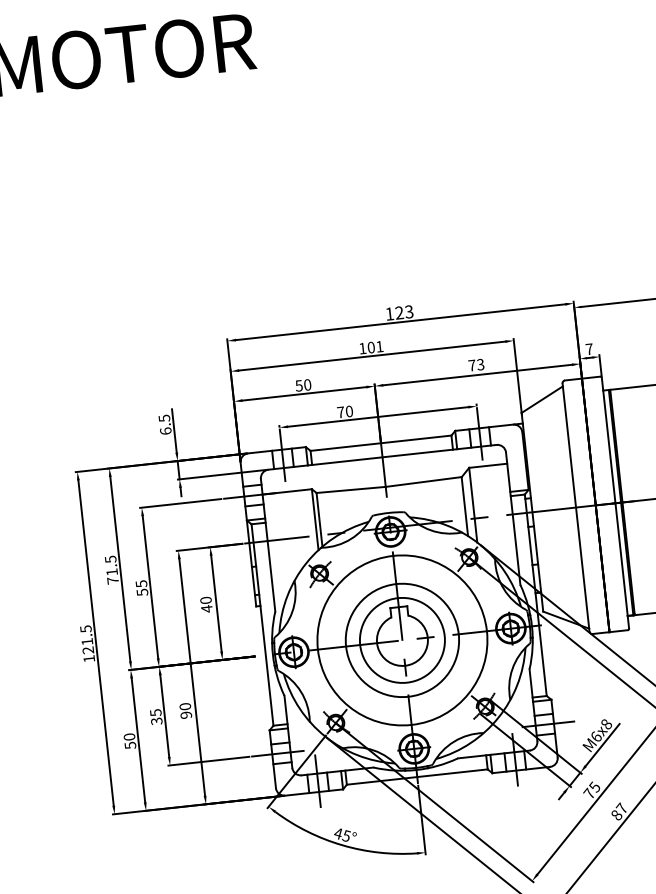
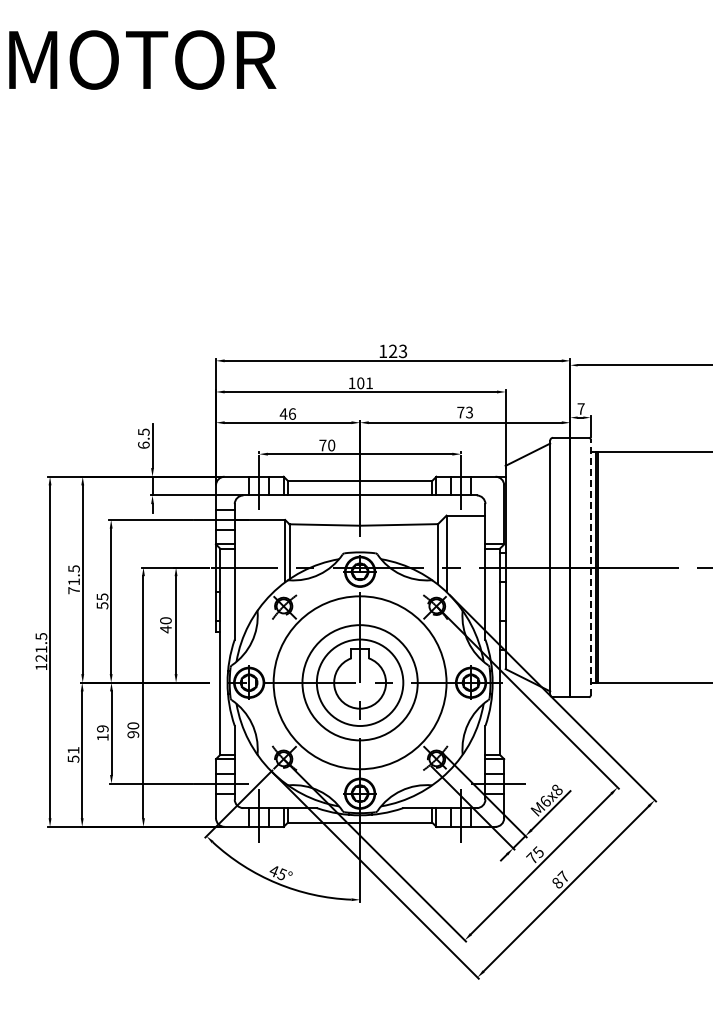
text: (302, 384) -> (287, 413), 50 -> 46
line: (615, 503) -> (590, 567), solid -> dashed
text: (156, 717) -> (102, 733), 35 -> 19
text: (129, 736) -> (73, 749), 50 -> 51

